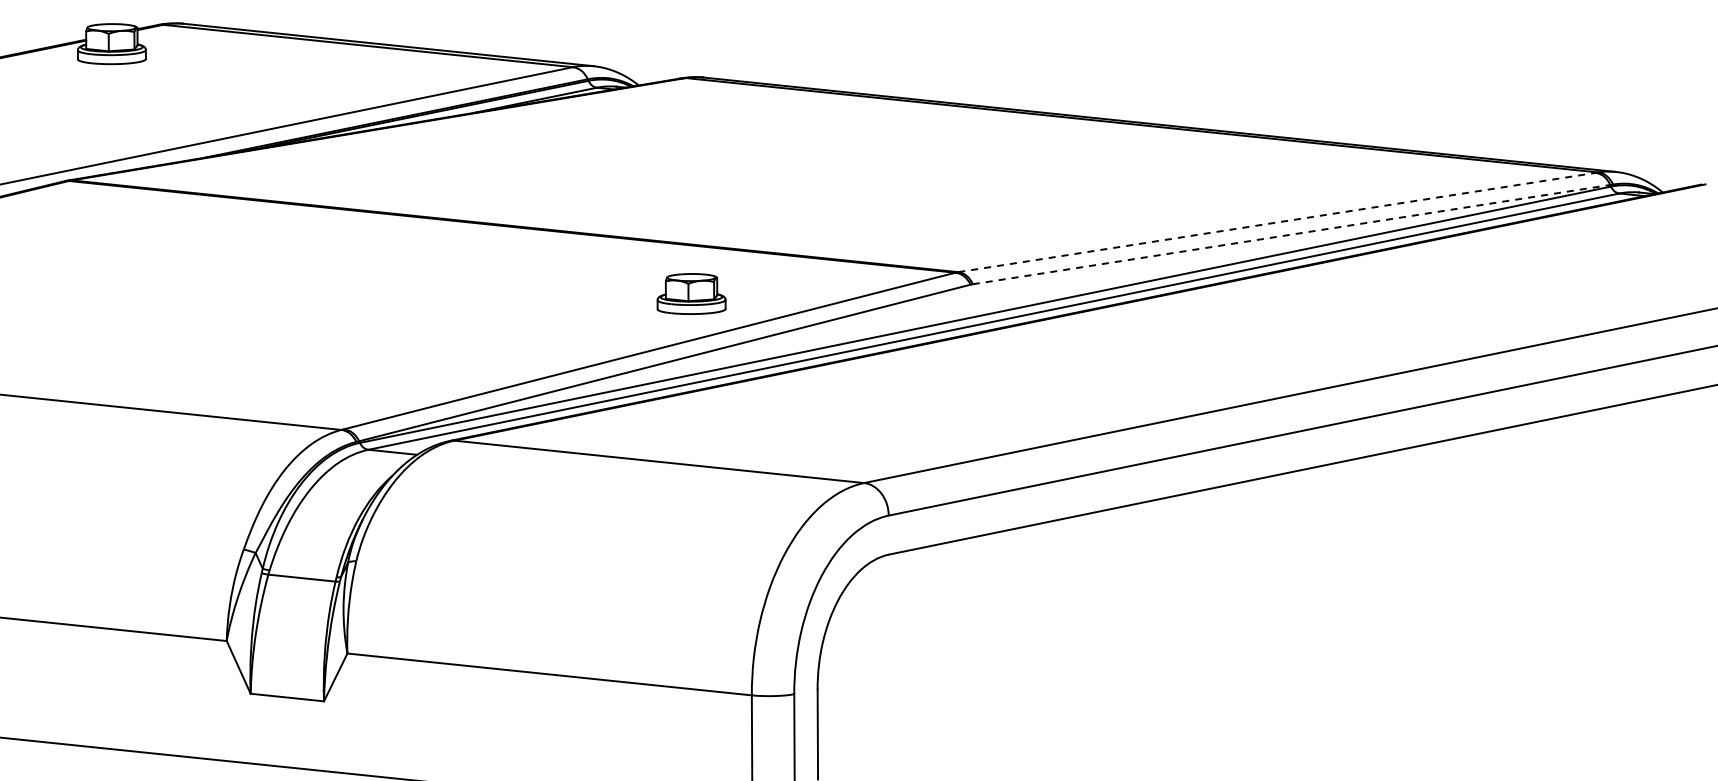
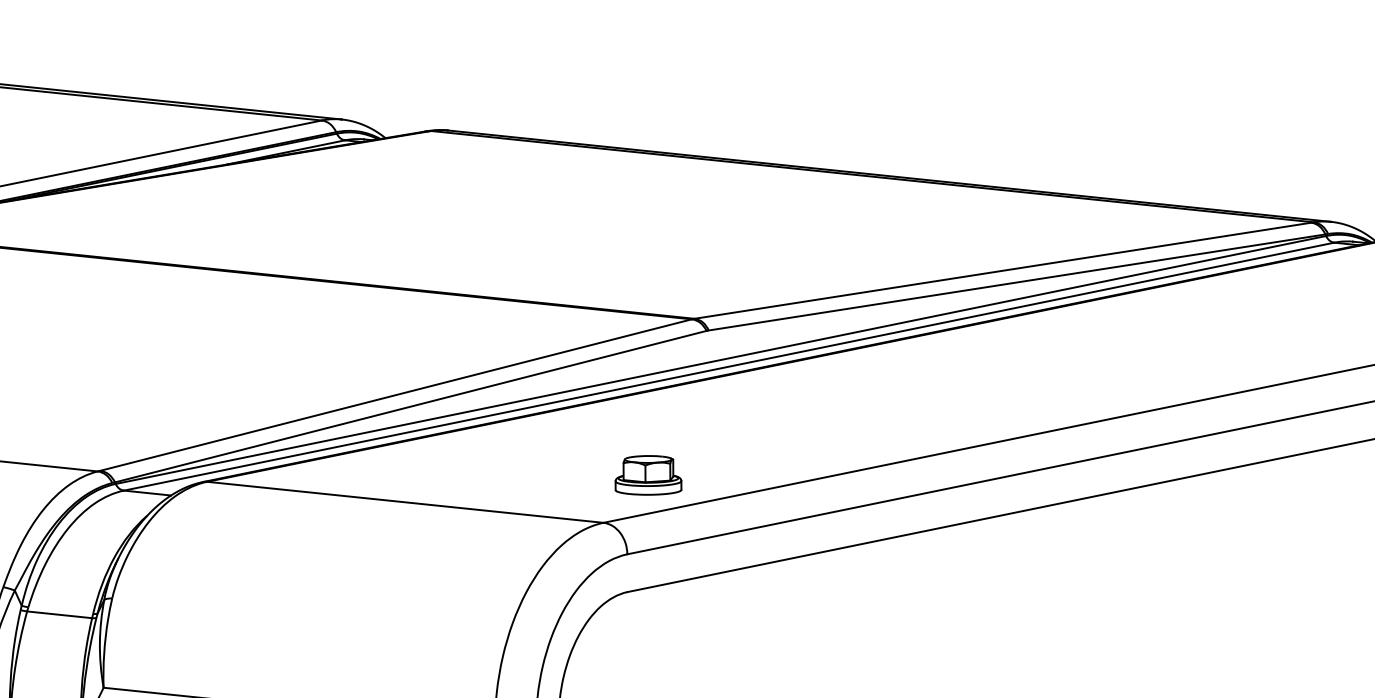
line: (1276, 222) -> (1002, 270), dashed -> solid
line: (1291, 234) -> (1017, 282), dashed -> solid
part: (691, 293) -> (648, 474), moved

